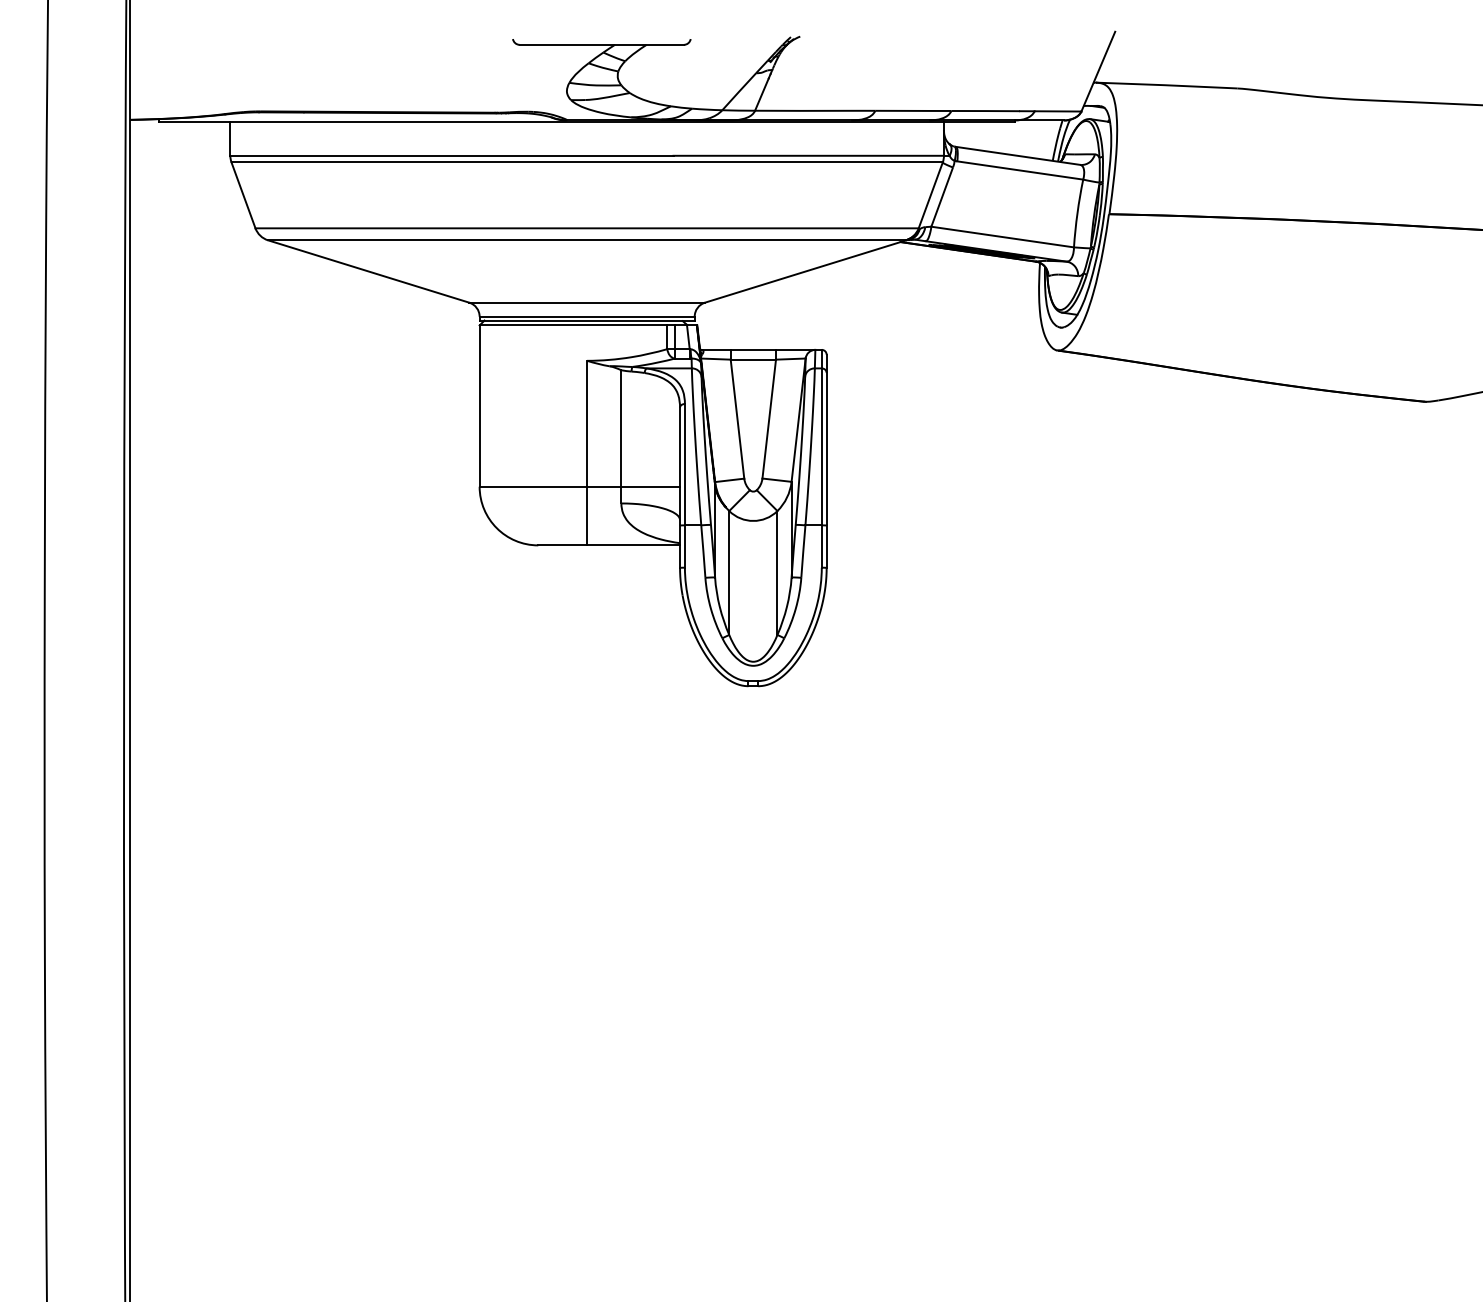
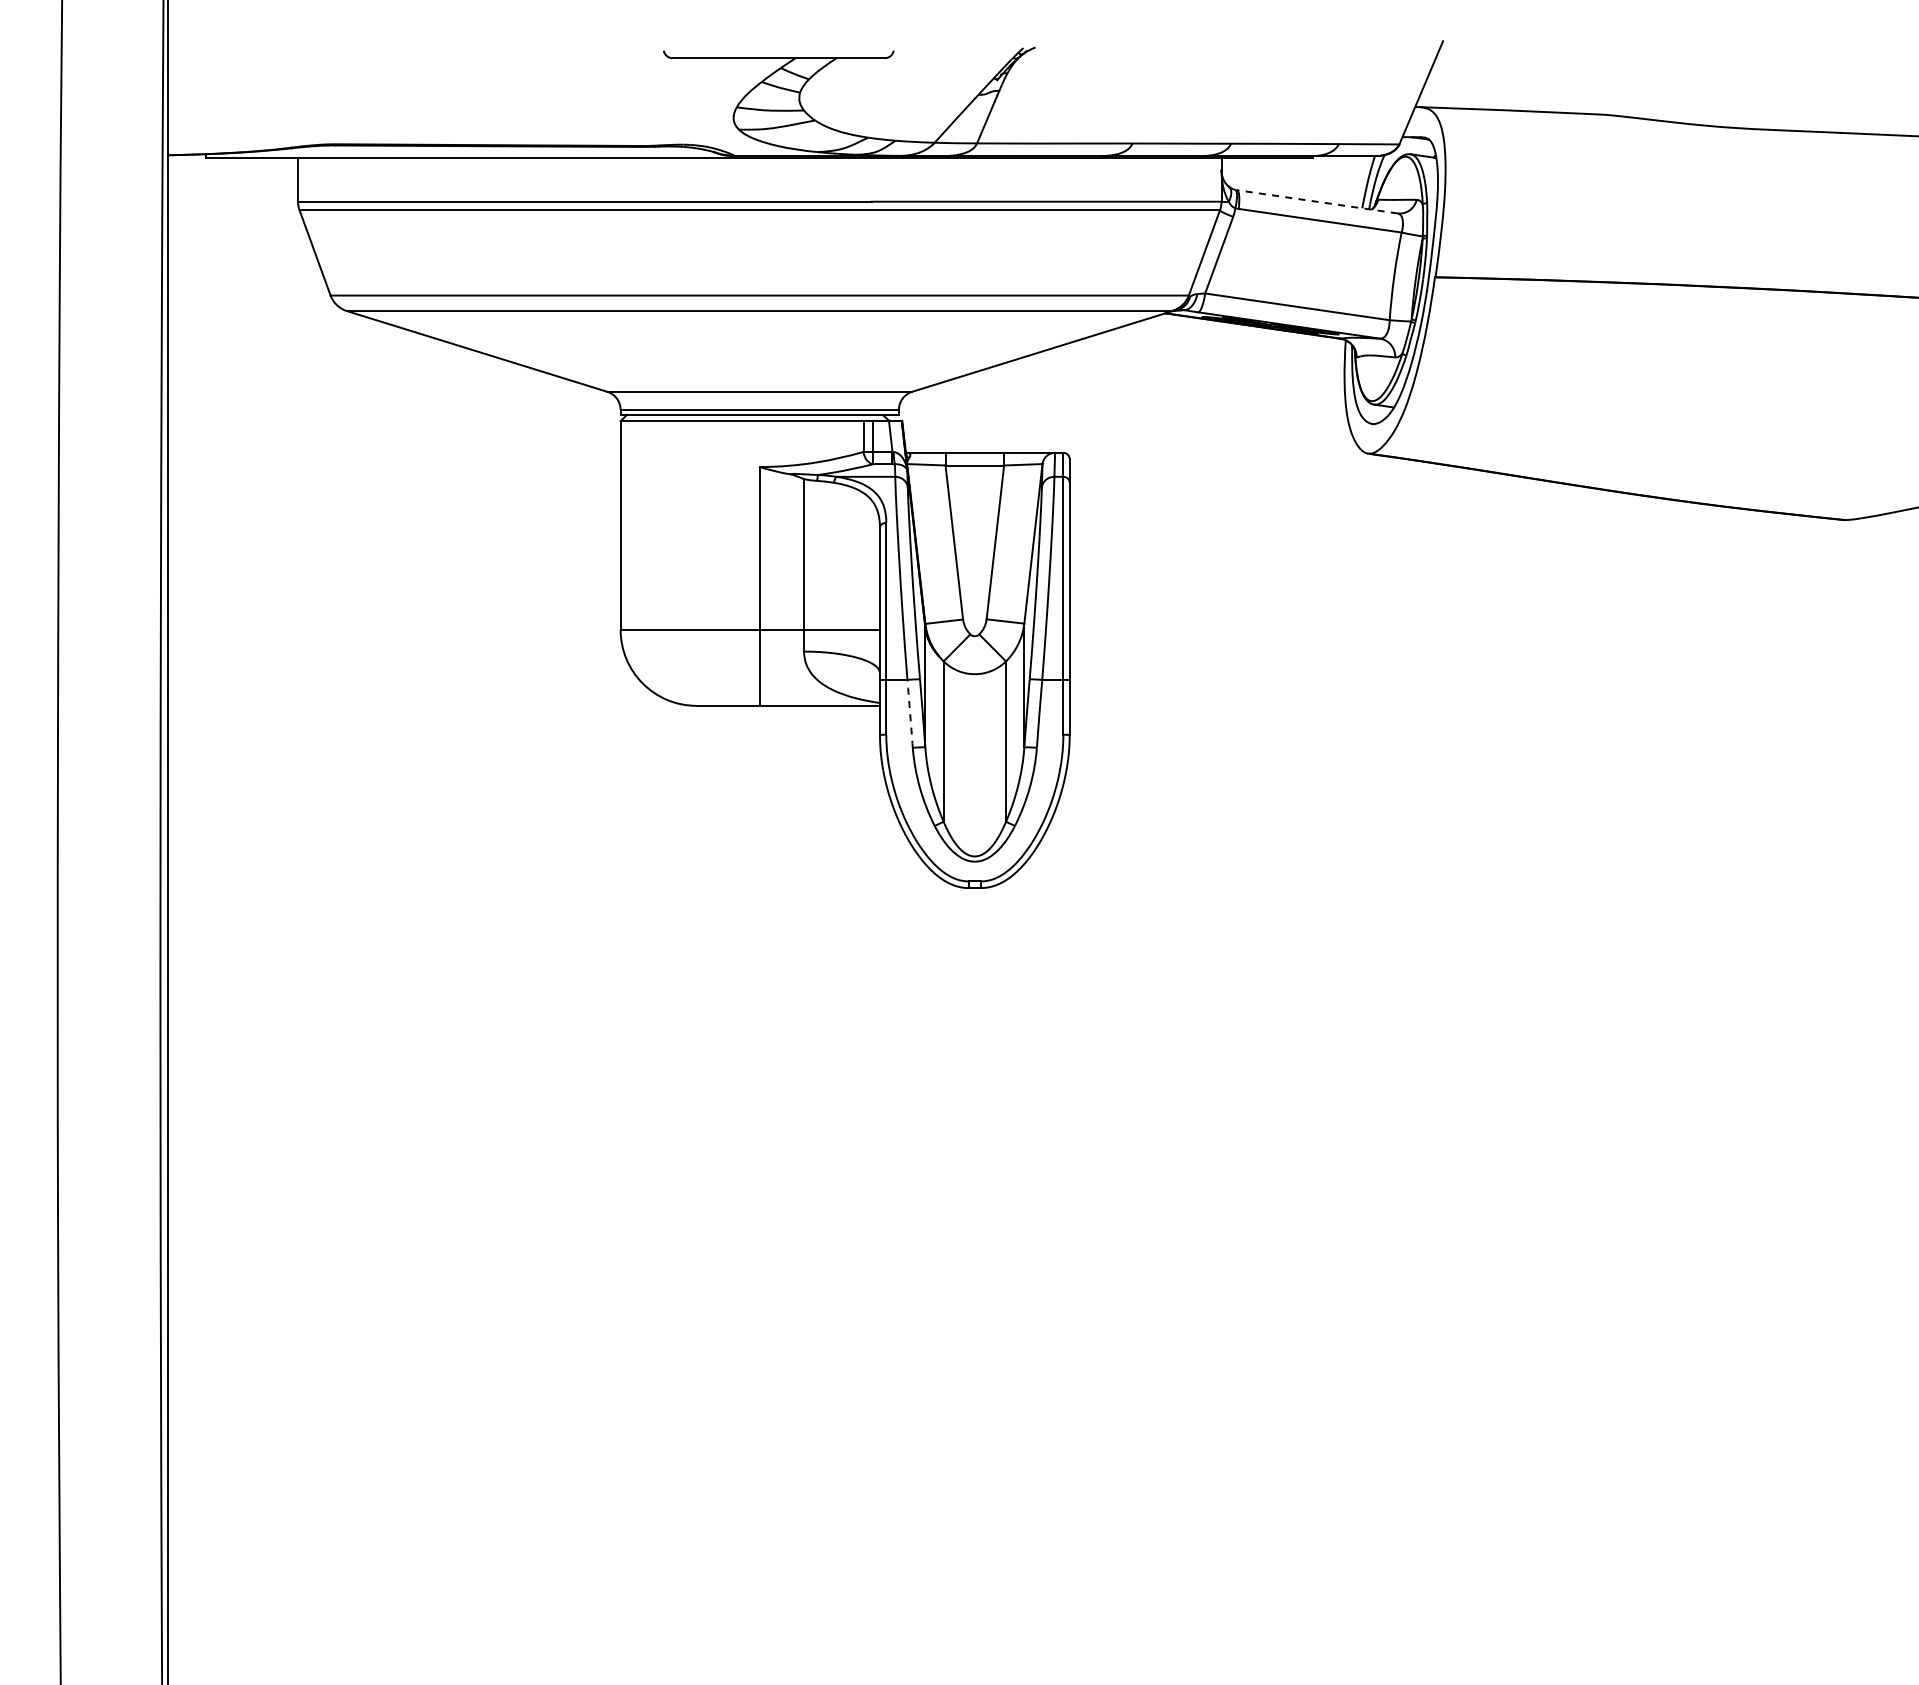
line: (1017, 155) -> (1316, 201), solid -> dashed
arc: (703, 551) -> (910, 713), solid -> dashed

